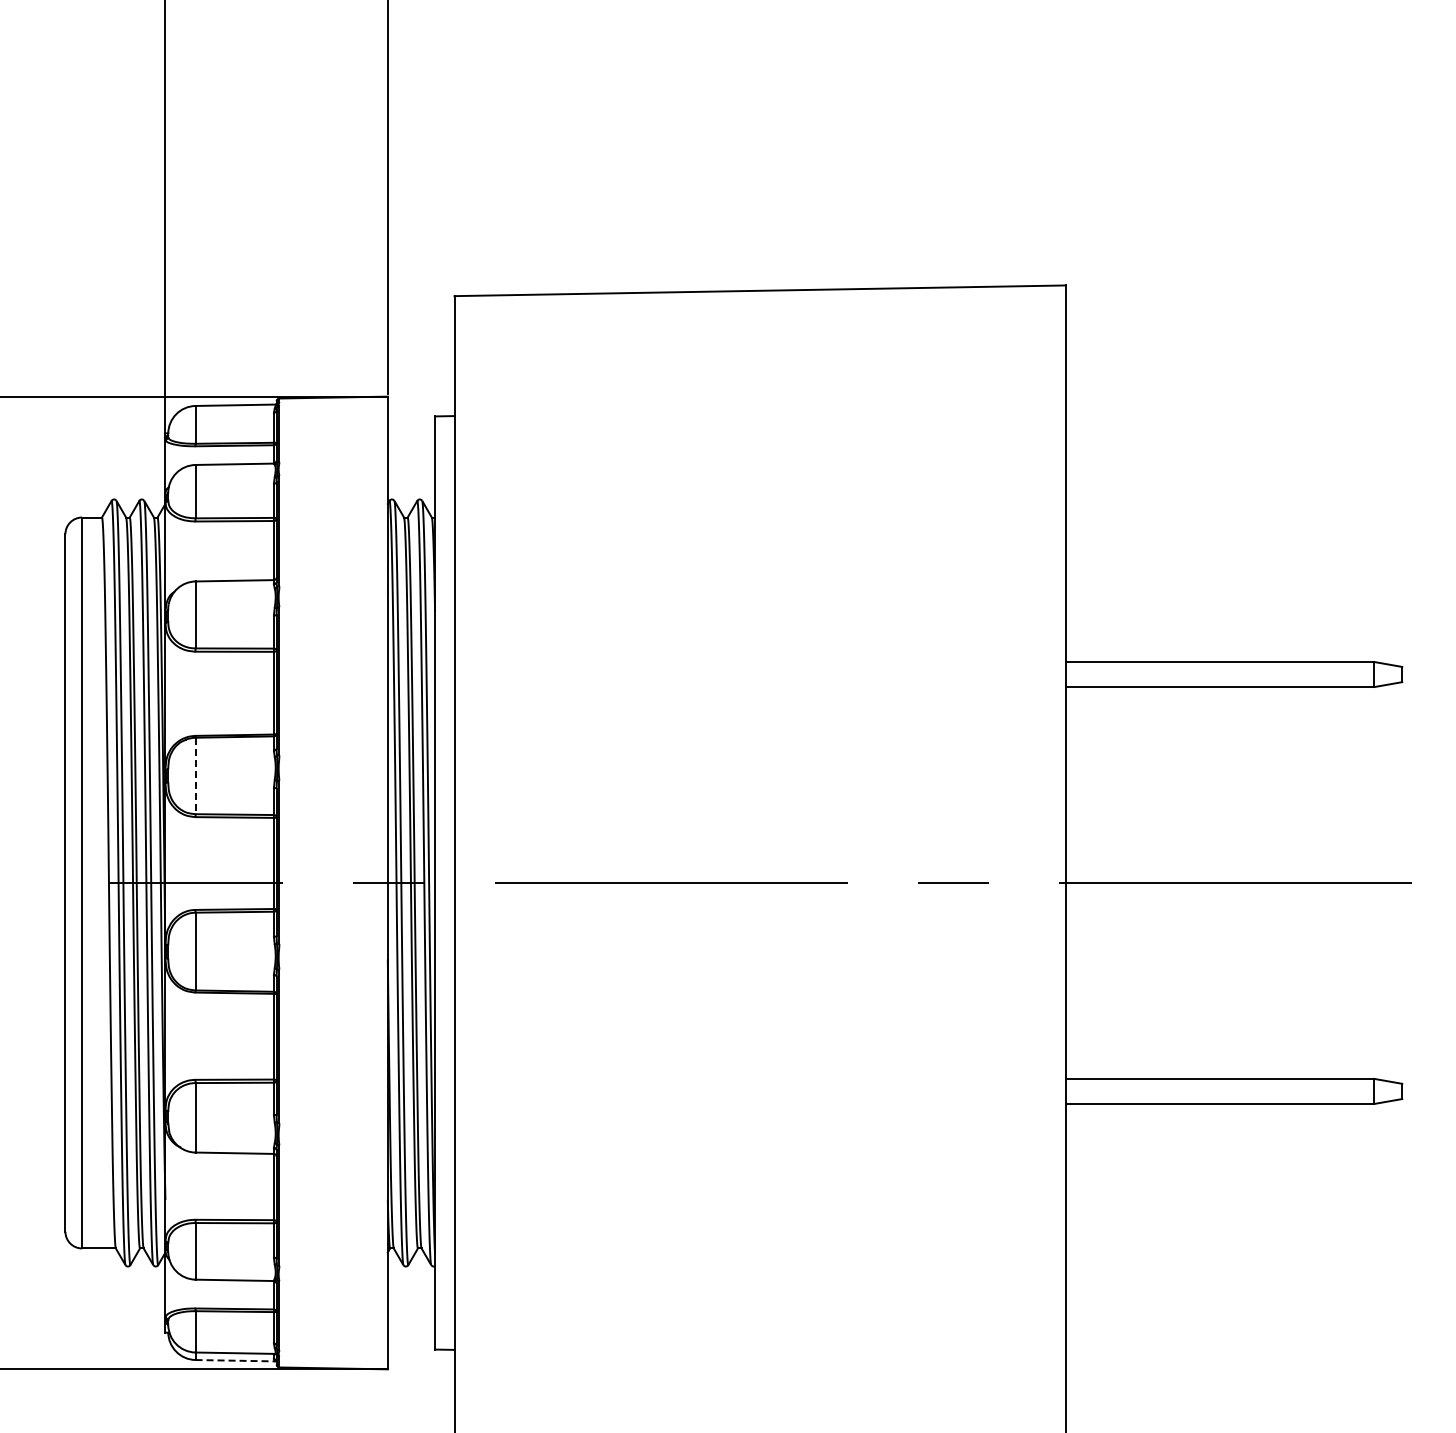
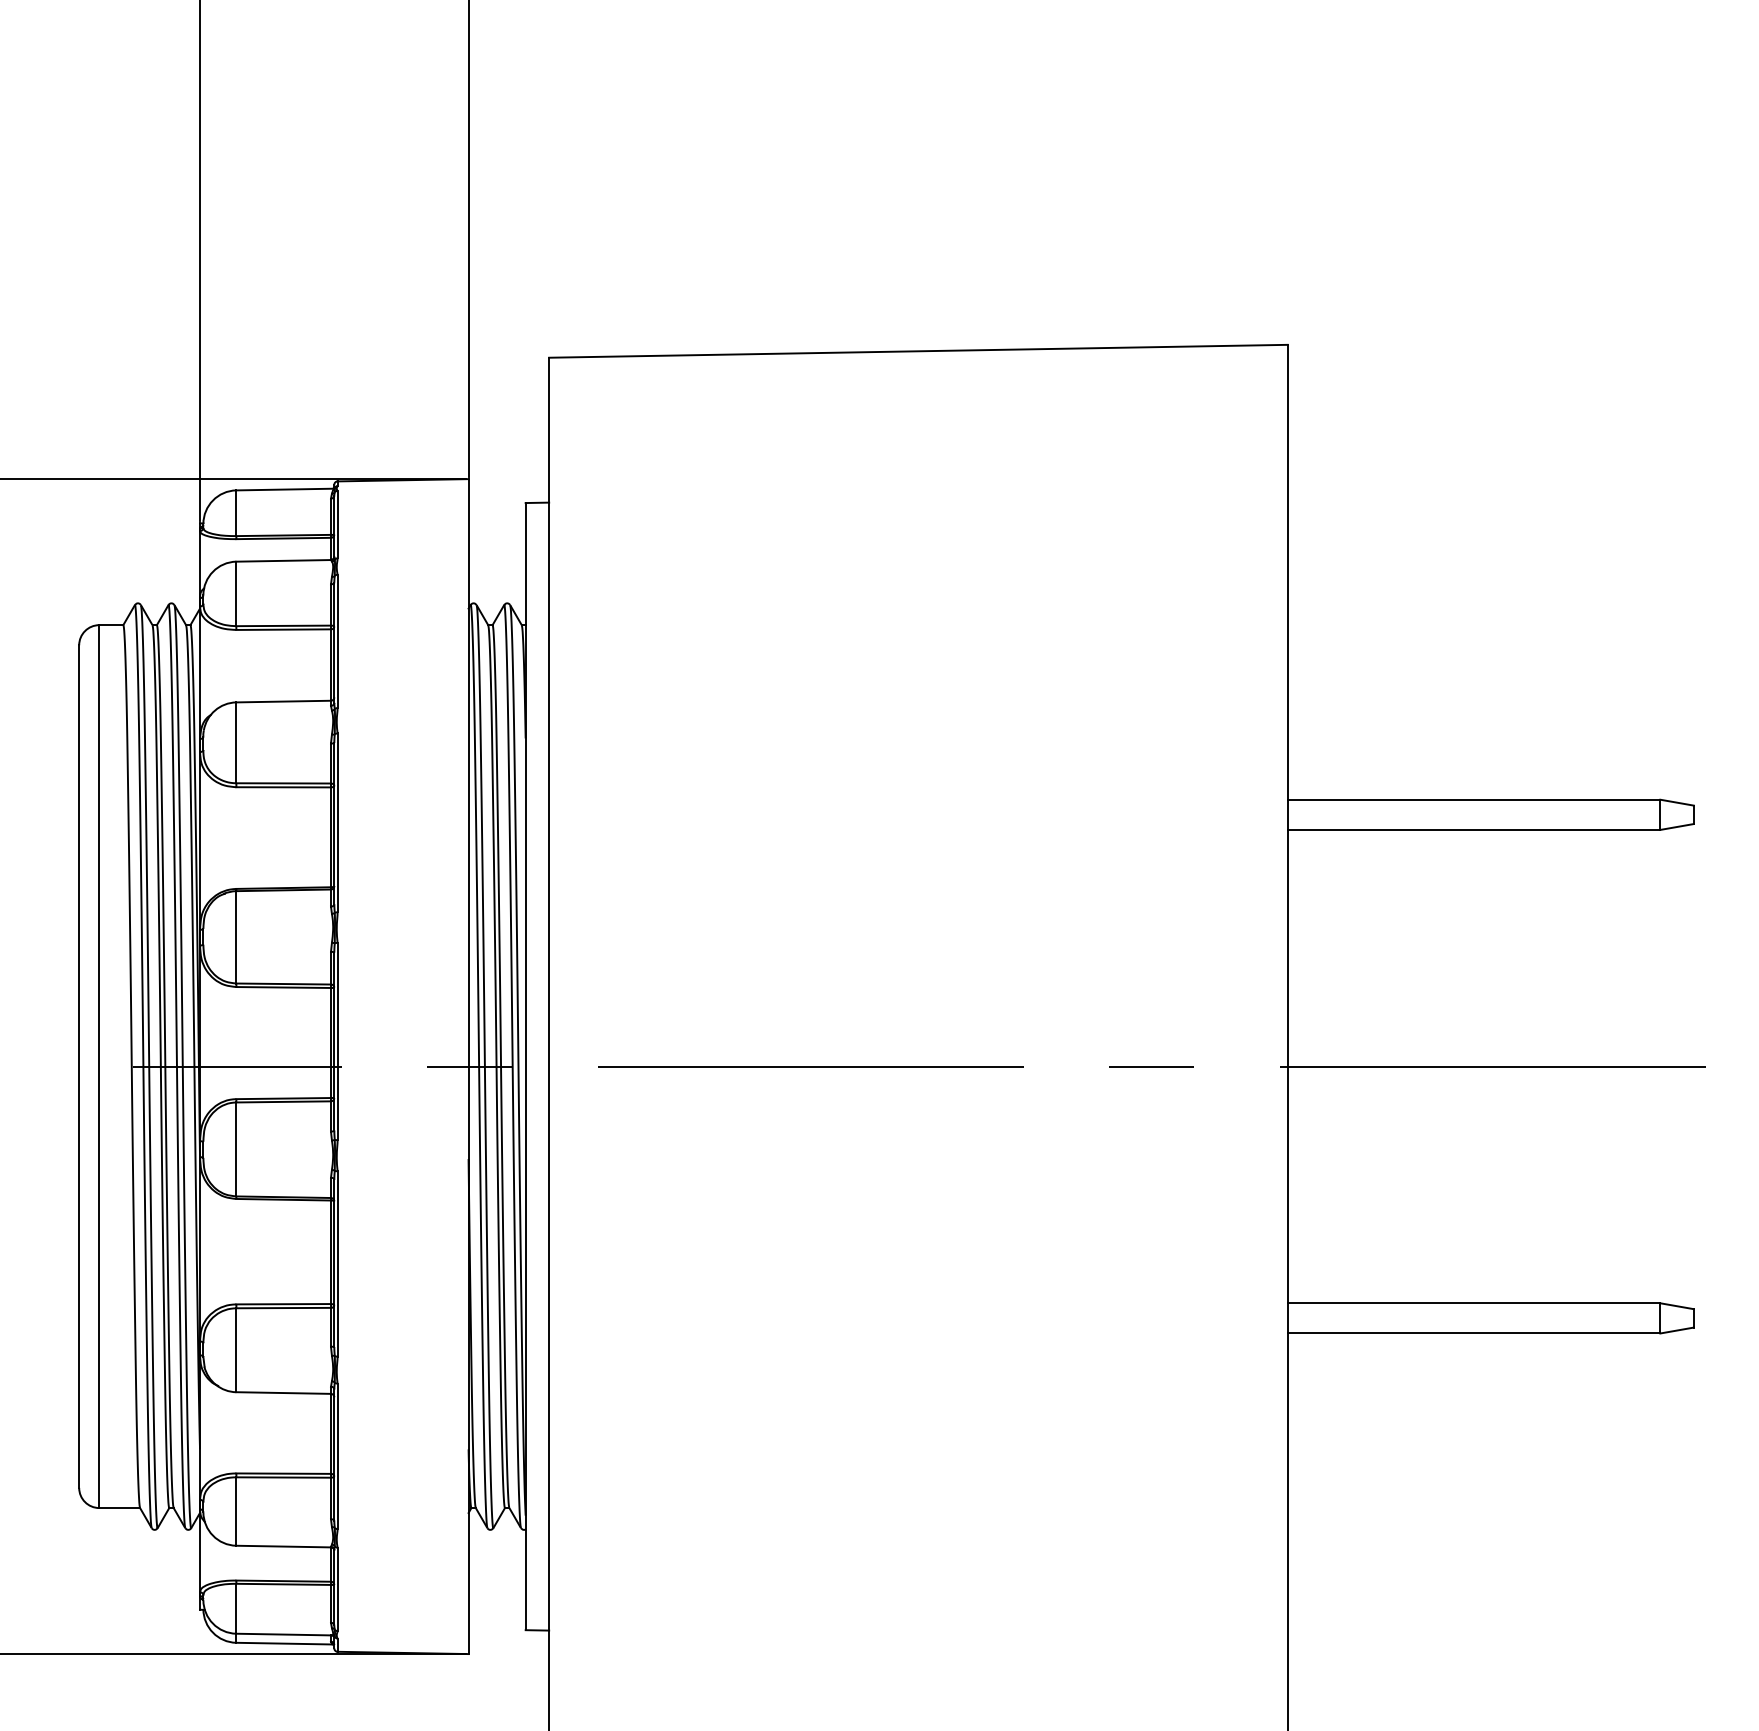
line: (195, 776) -> (236, 937), dashed -> solid
line: (235, 1360) -> (284, 1643), dashed -> solid

